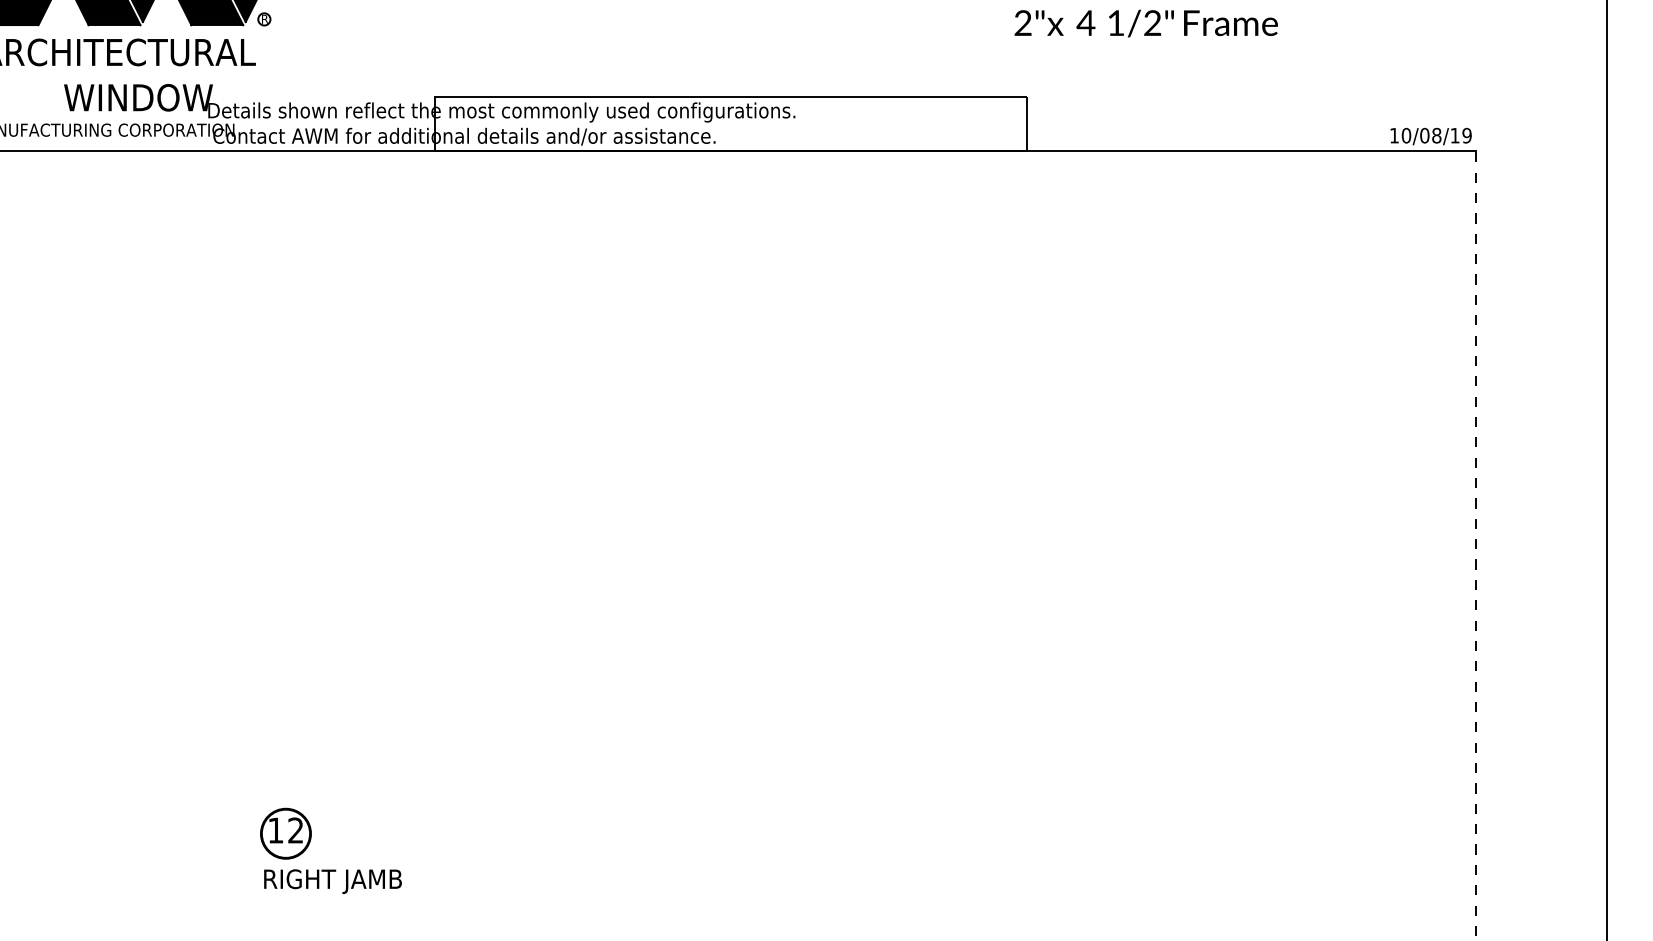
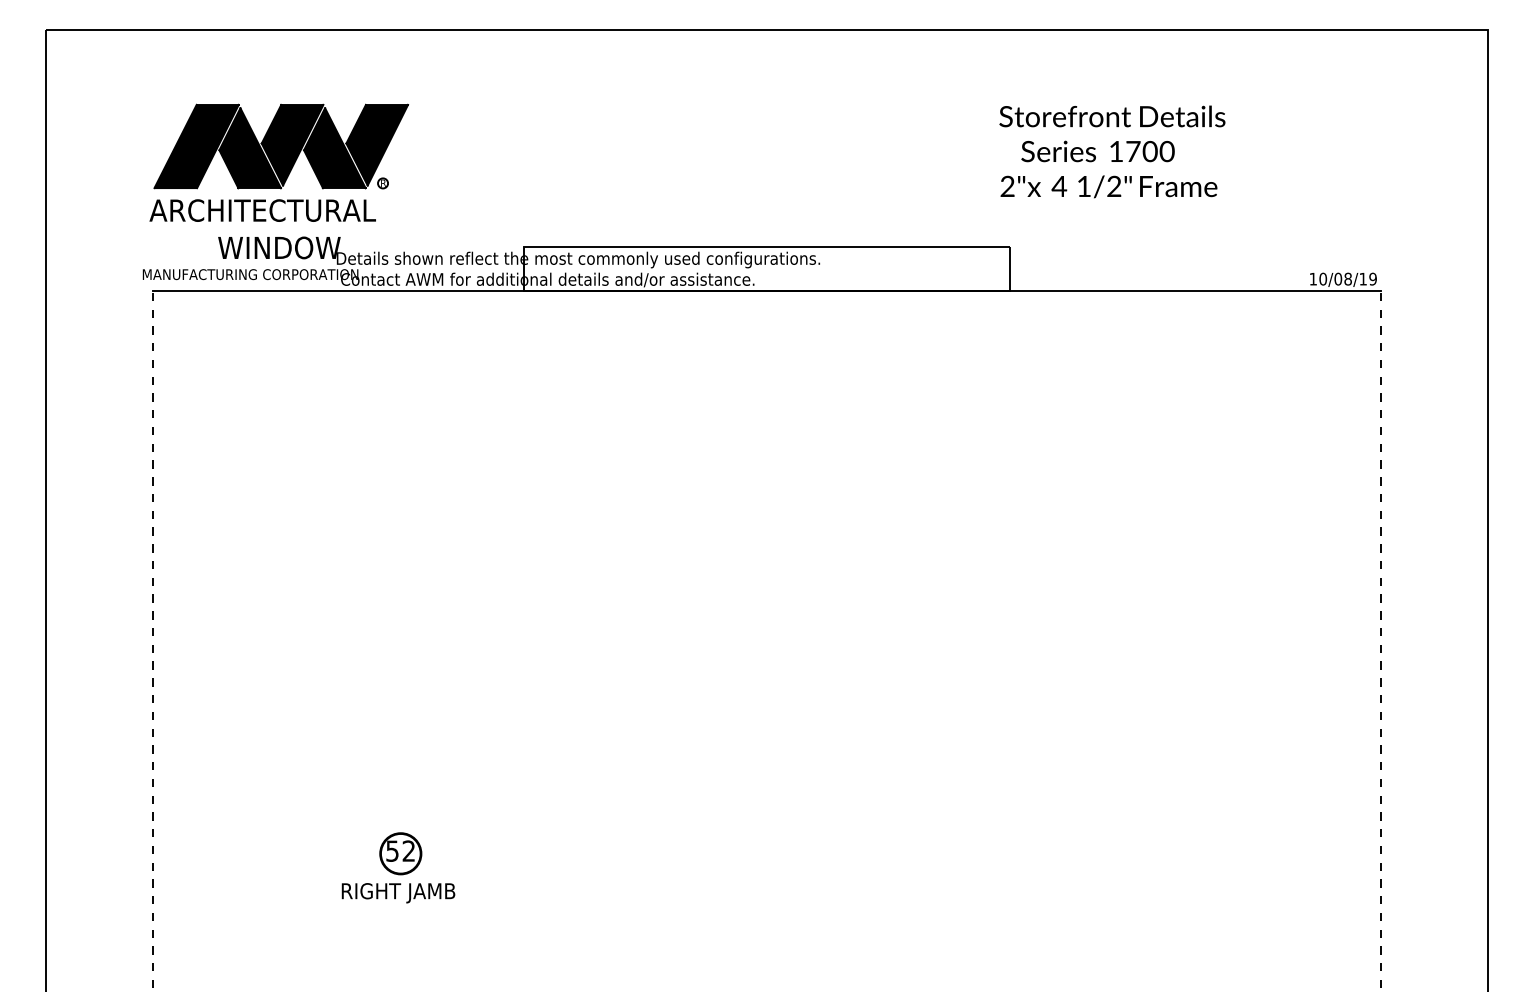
text: (275, 829) -> (392, 850), 12 -> 52
text: (332, 882) -> (398, 893), moved

